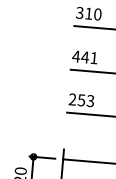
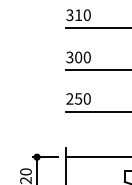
text: (85, 57) -> (78, 57), 441 -> 300
text: (89, 100) -> (86, 98), 253 -> 250

